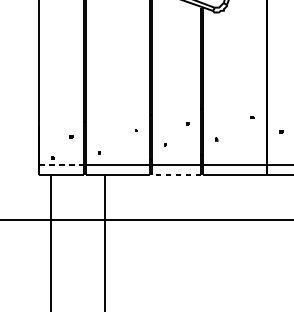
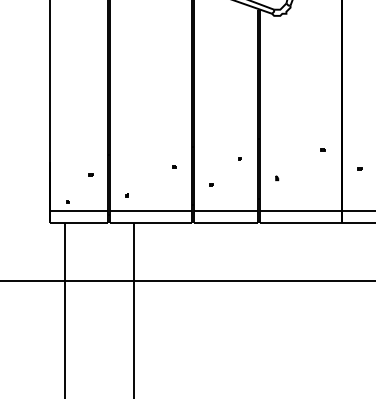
line: (61, 164) -> (78, 210), dashed -> solid
line: (176, 174) -> (225, 223), dashed -> solid

